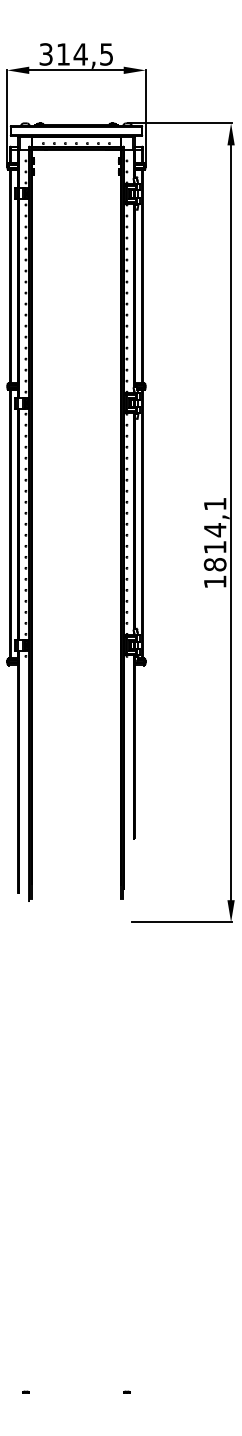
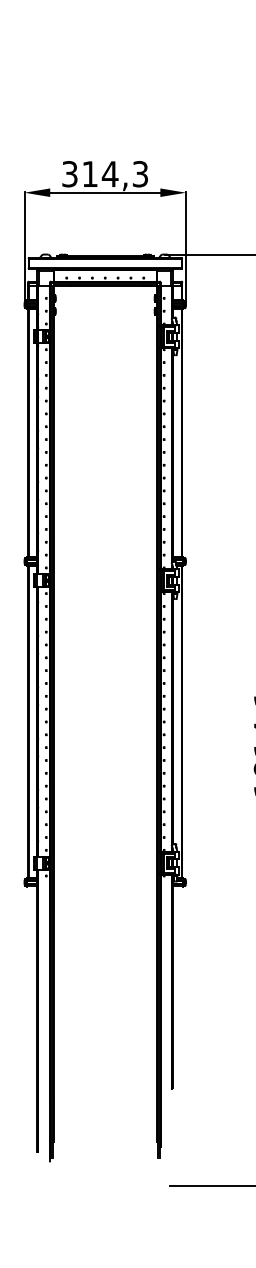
text: (106, 54) -> (140, 174), 314,5 -> 314,3

